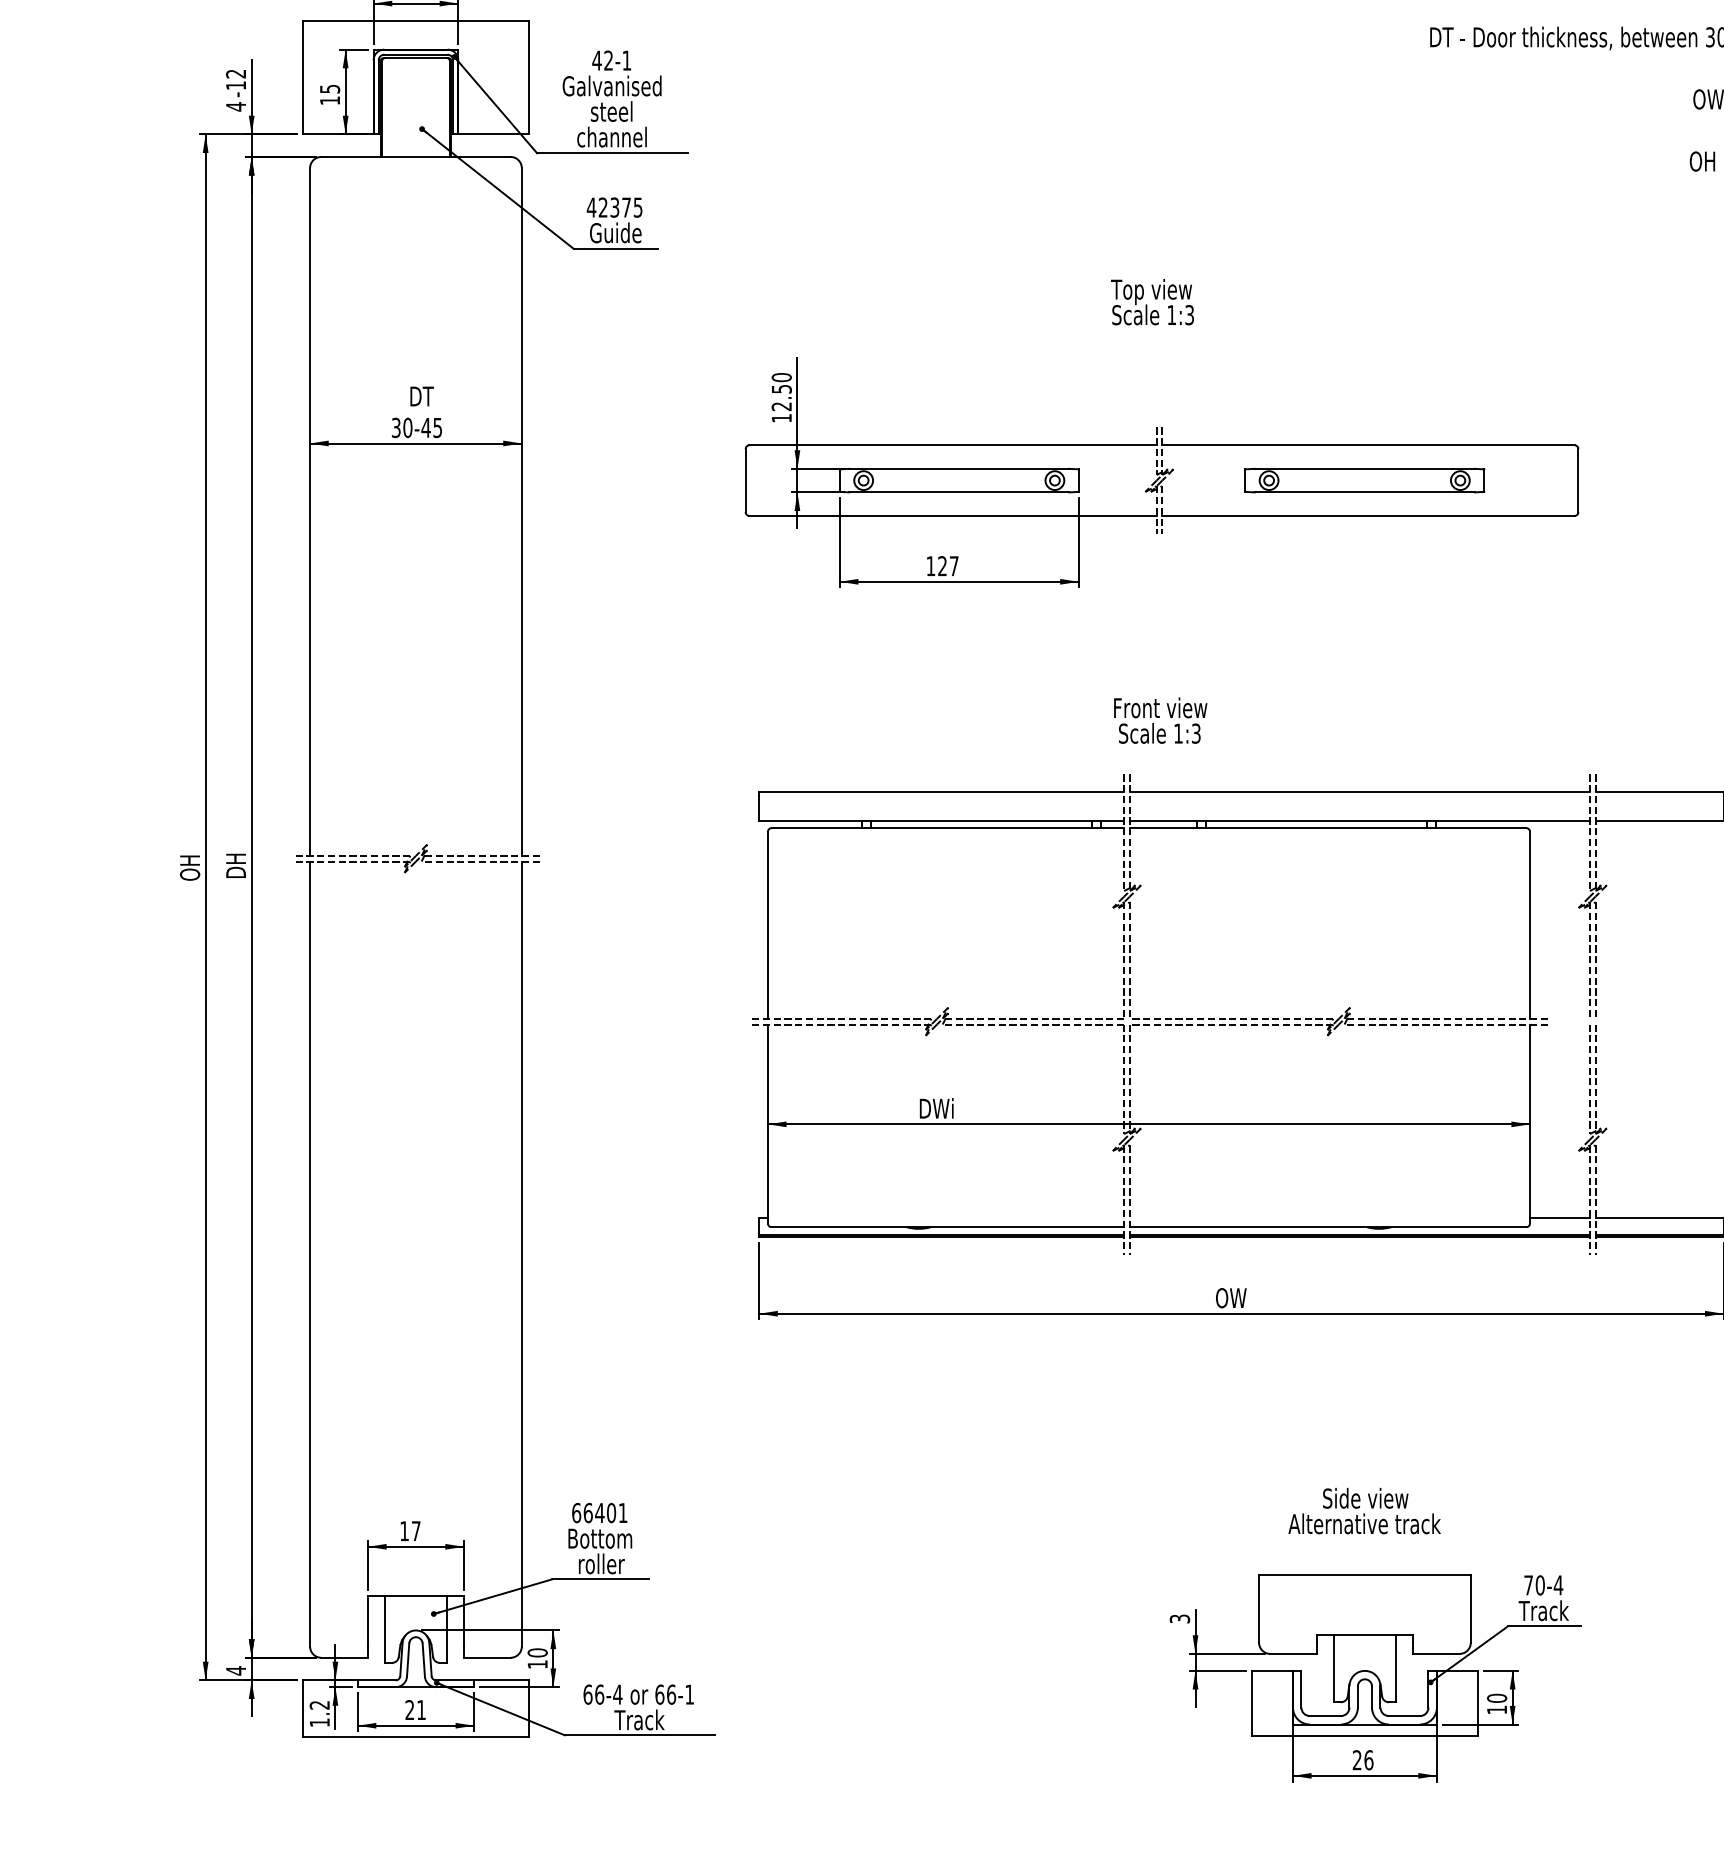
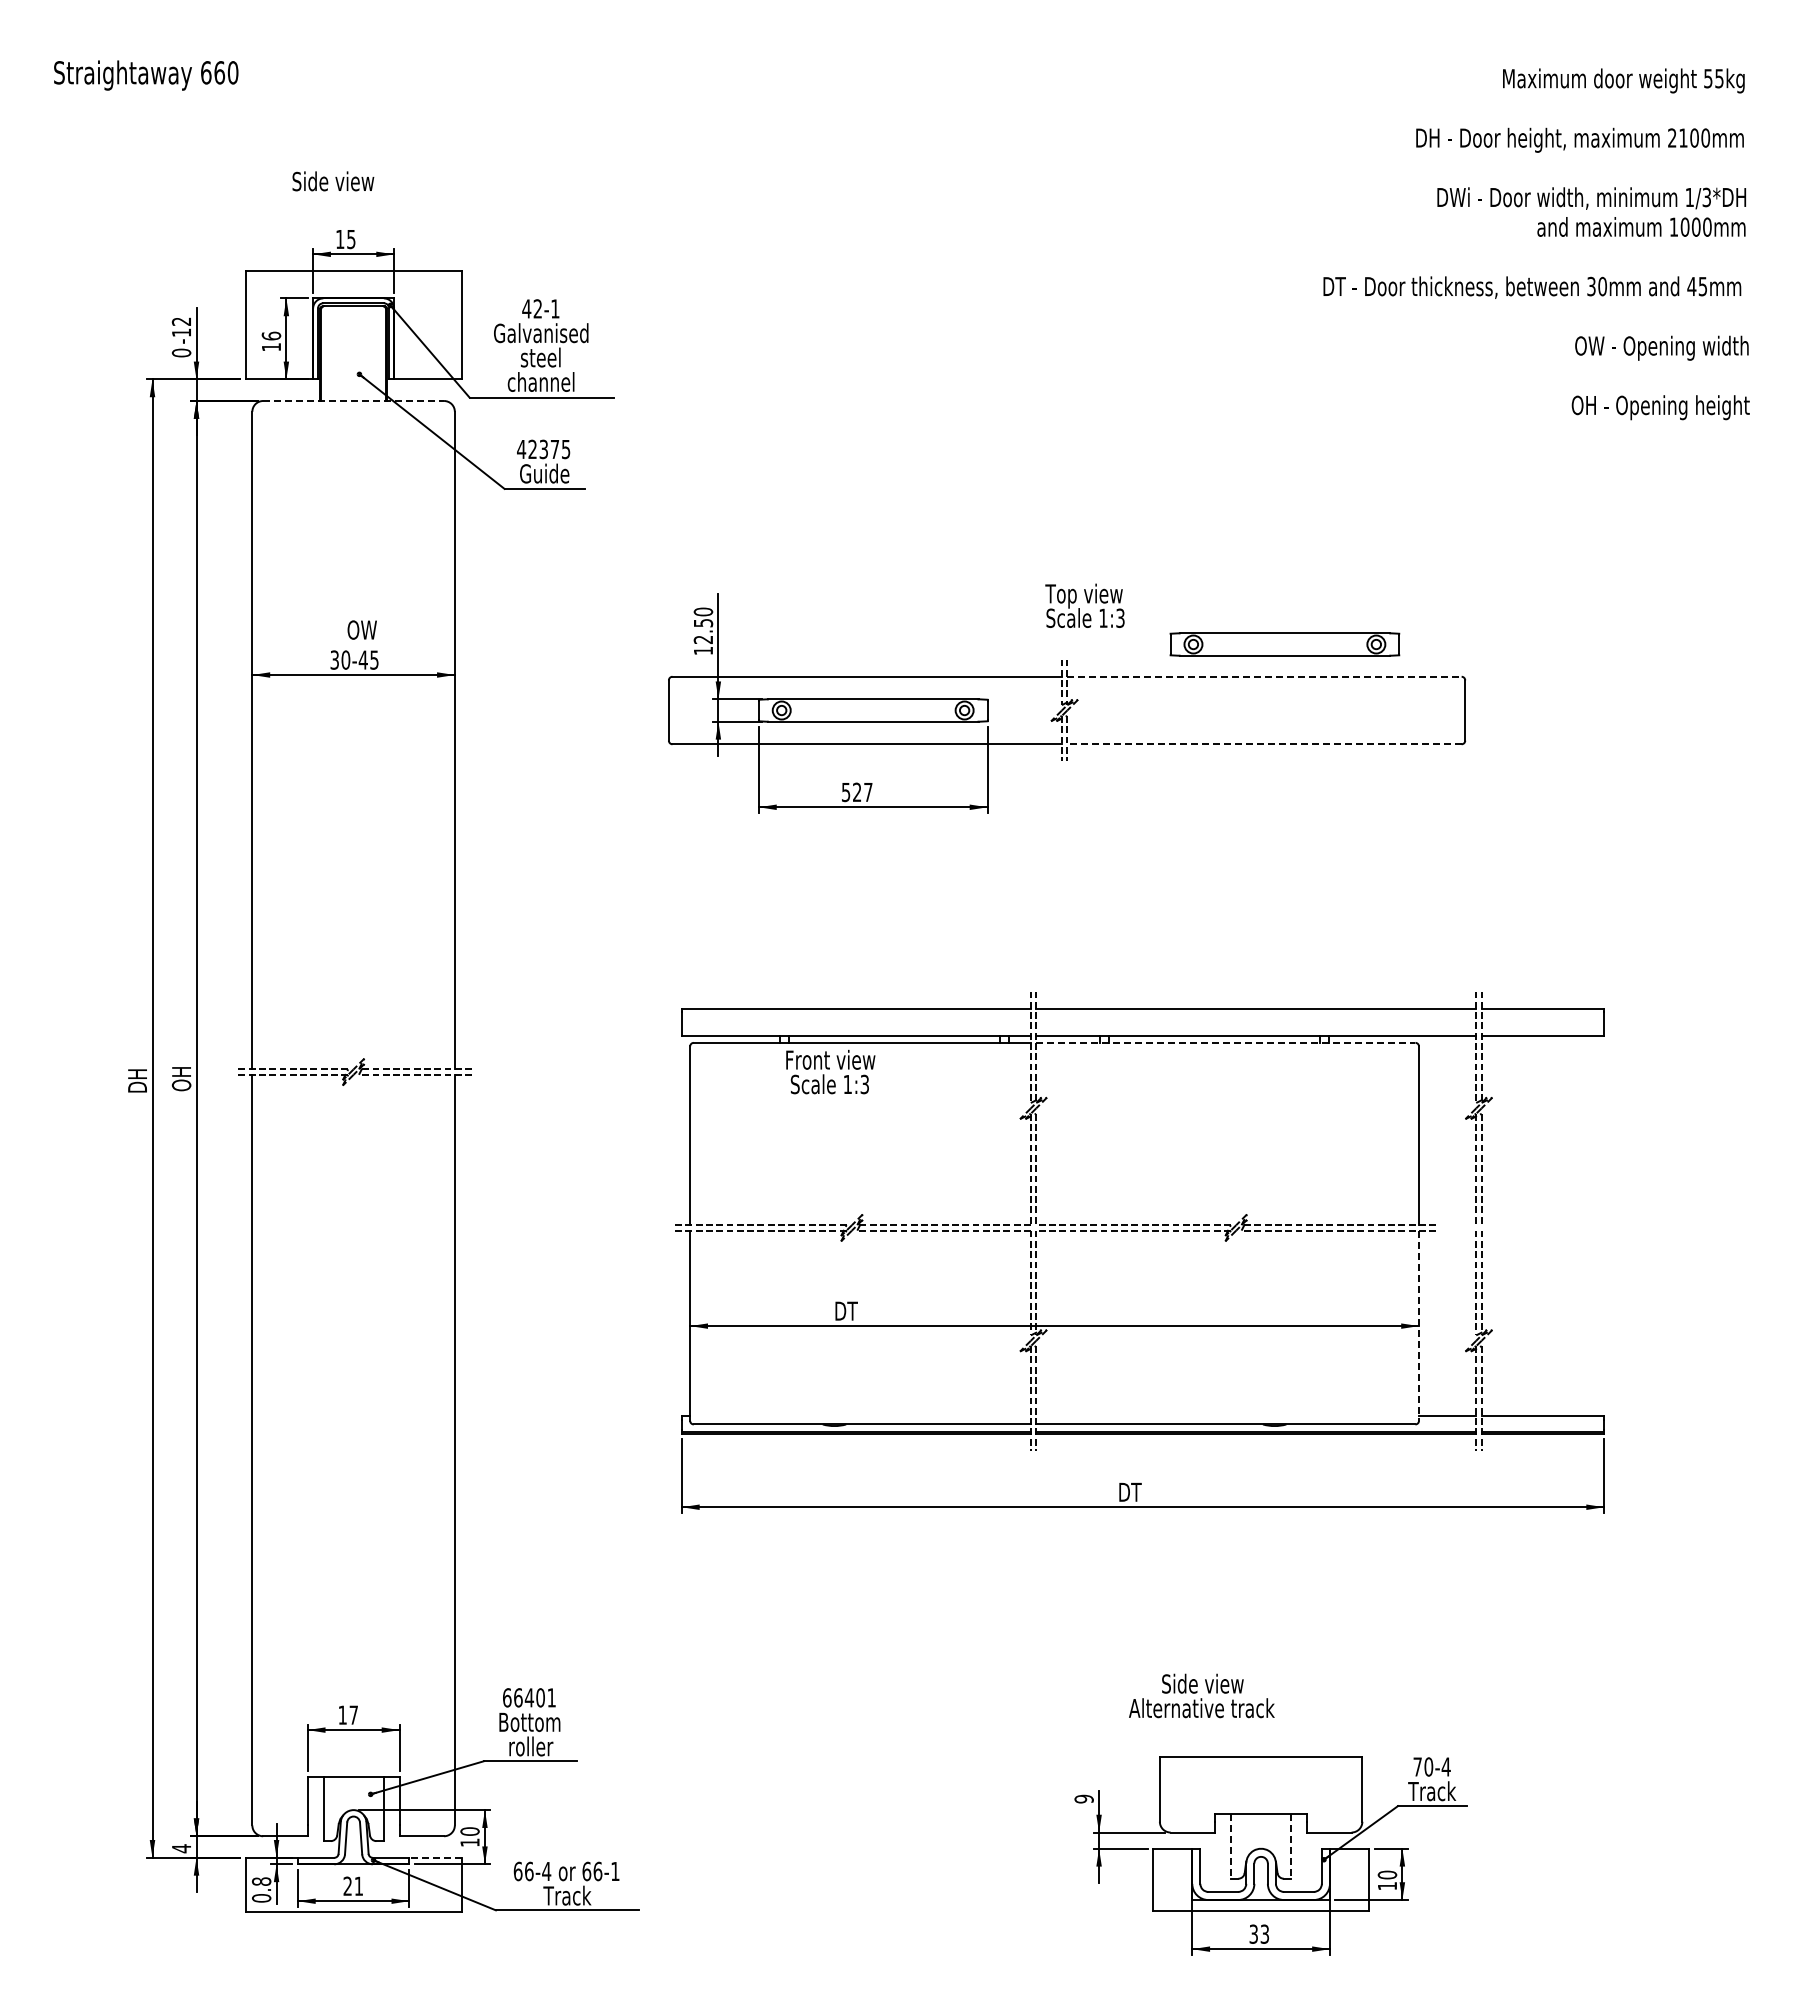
text: (330, 88) -> (271, 335), 15 -> 16
text: (235, 106) -> (181, 352), 4 -> 0
line: (416, 157) -> (354, 401), solid -> dashed
text: (1152, 301) -> (1084, 605), moved
text: (424, 395) -> (361, 629), DT -> OW
line: (1368, 445) -> (1264, 676), solid -> dashed
part: (1364, 480) -> (1284, 644), moved
line: (1367, 516) -> (1263, 744), solid -> dashed
text: (931, 566) -> (846, 792), 127 -> 527
text: (1160, 720) -> (830, 1071), moved
line: (1327, 827) -> (1225, 1042), solid -> dashed
text: (235, 866) -> (181, 1079), DH -> OH
text: (189, 868) -> (137, 1081), OH -> DH
text: (942, 1108) -> (857, 1310), DWi -> DT
line: (1530, 1124) -> (1419, 1326), solid -> dashed
text: (1230, 1298) -> (1132, 1492), OW -> DT
text: (1364, 1510) -> (1201, 1695), moved
text: (1179, 1618) -> (1083, 1798), 3 -> 9
line: (1333, 1669) -> (1231, 1847), solid -> dashed
line: (1396, 1669) -> (1291, 1847), solid -> dashed
line: (500, 1680) -> (434, 1857), solid -> dashed
text: (319, 1713) -> (261, 1889), 1.2 -> 0.8
text: (1363, 1759) -> (1259, 1933), 26 -> 33

